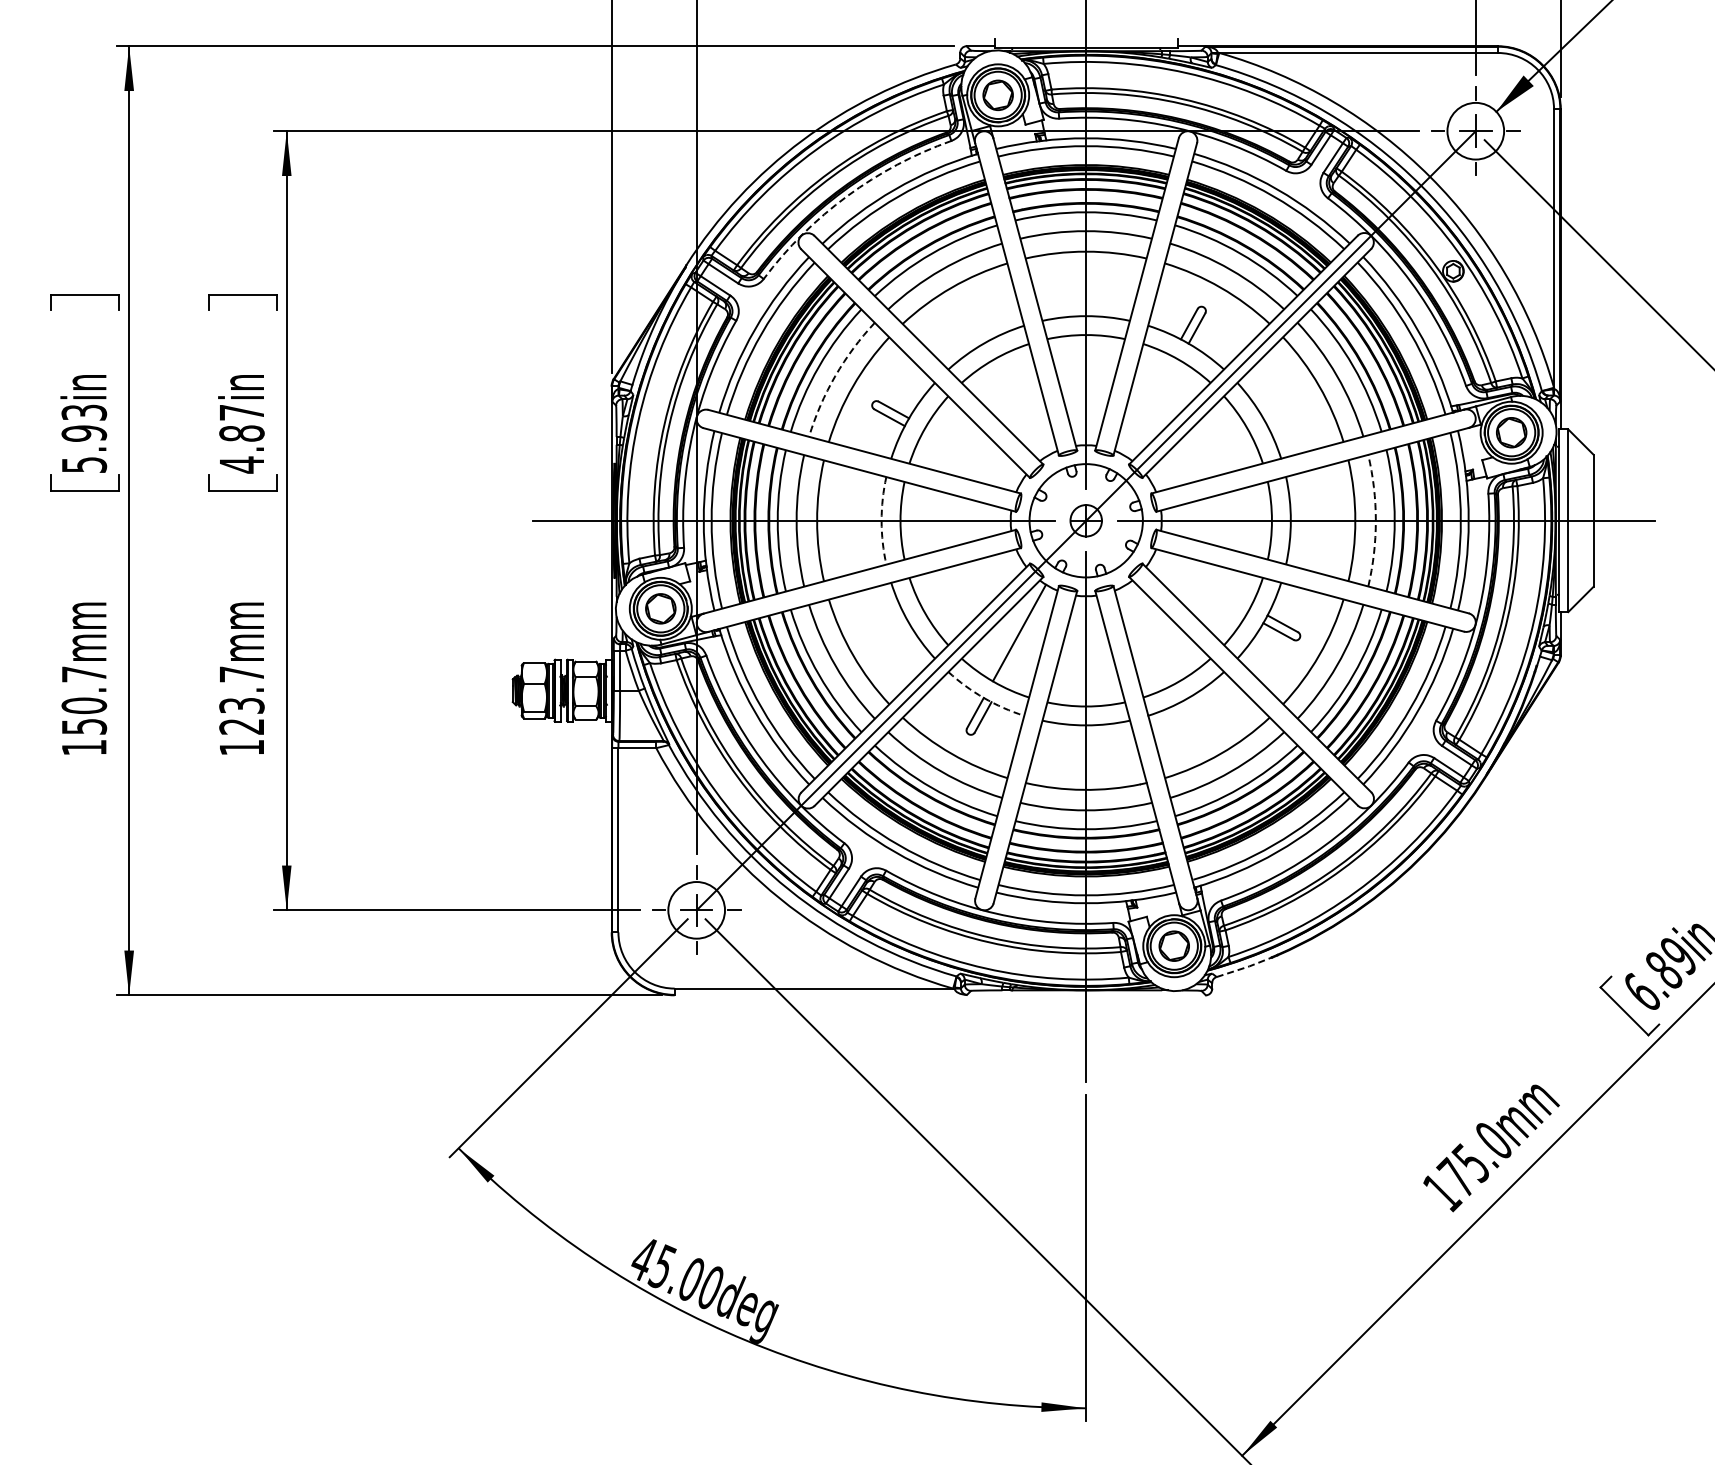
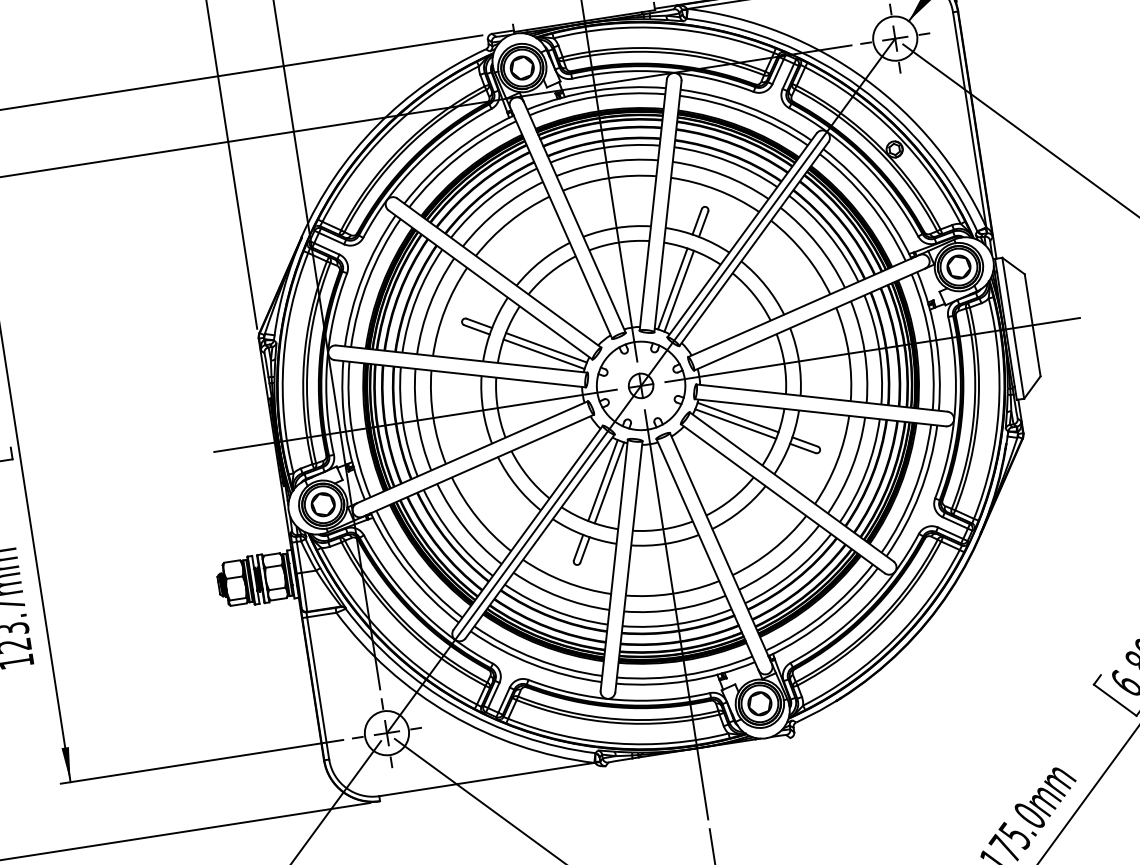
arc: (847, 196) -> (418, 164), dashed -> solid
arc: (835, 376) -> (430, 304), dashed -> solid
line: (1144, 403) -> (672, 288), added
line: (1152, 408) -> (678, 291), added
line: (973, 453) -> (546, 347), added
line: (969, 461) -> (543, 354), added
arc: (881, 520) -> (483, 410), dashed -> solid
arc: (1375, 520) -> (864, 351), dashed -> solid
line: (1202, 579) -> (737, 417), added
line: (1198, 587) -> (735, 424), added
line: (1026, 637) -> (608, 483), added
arc: (983, 698) -> (583, 535), dashed -> solid
line: (1245, 967) -> (817, 711), dashed -> solid

